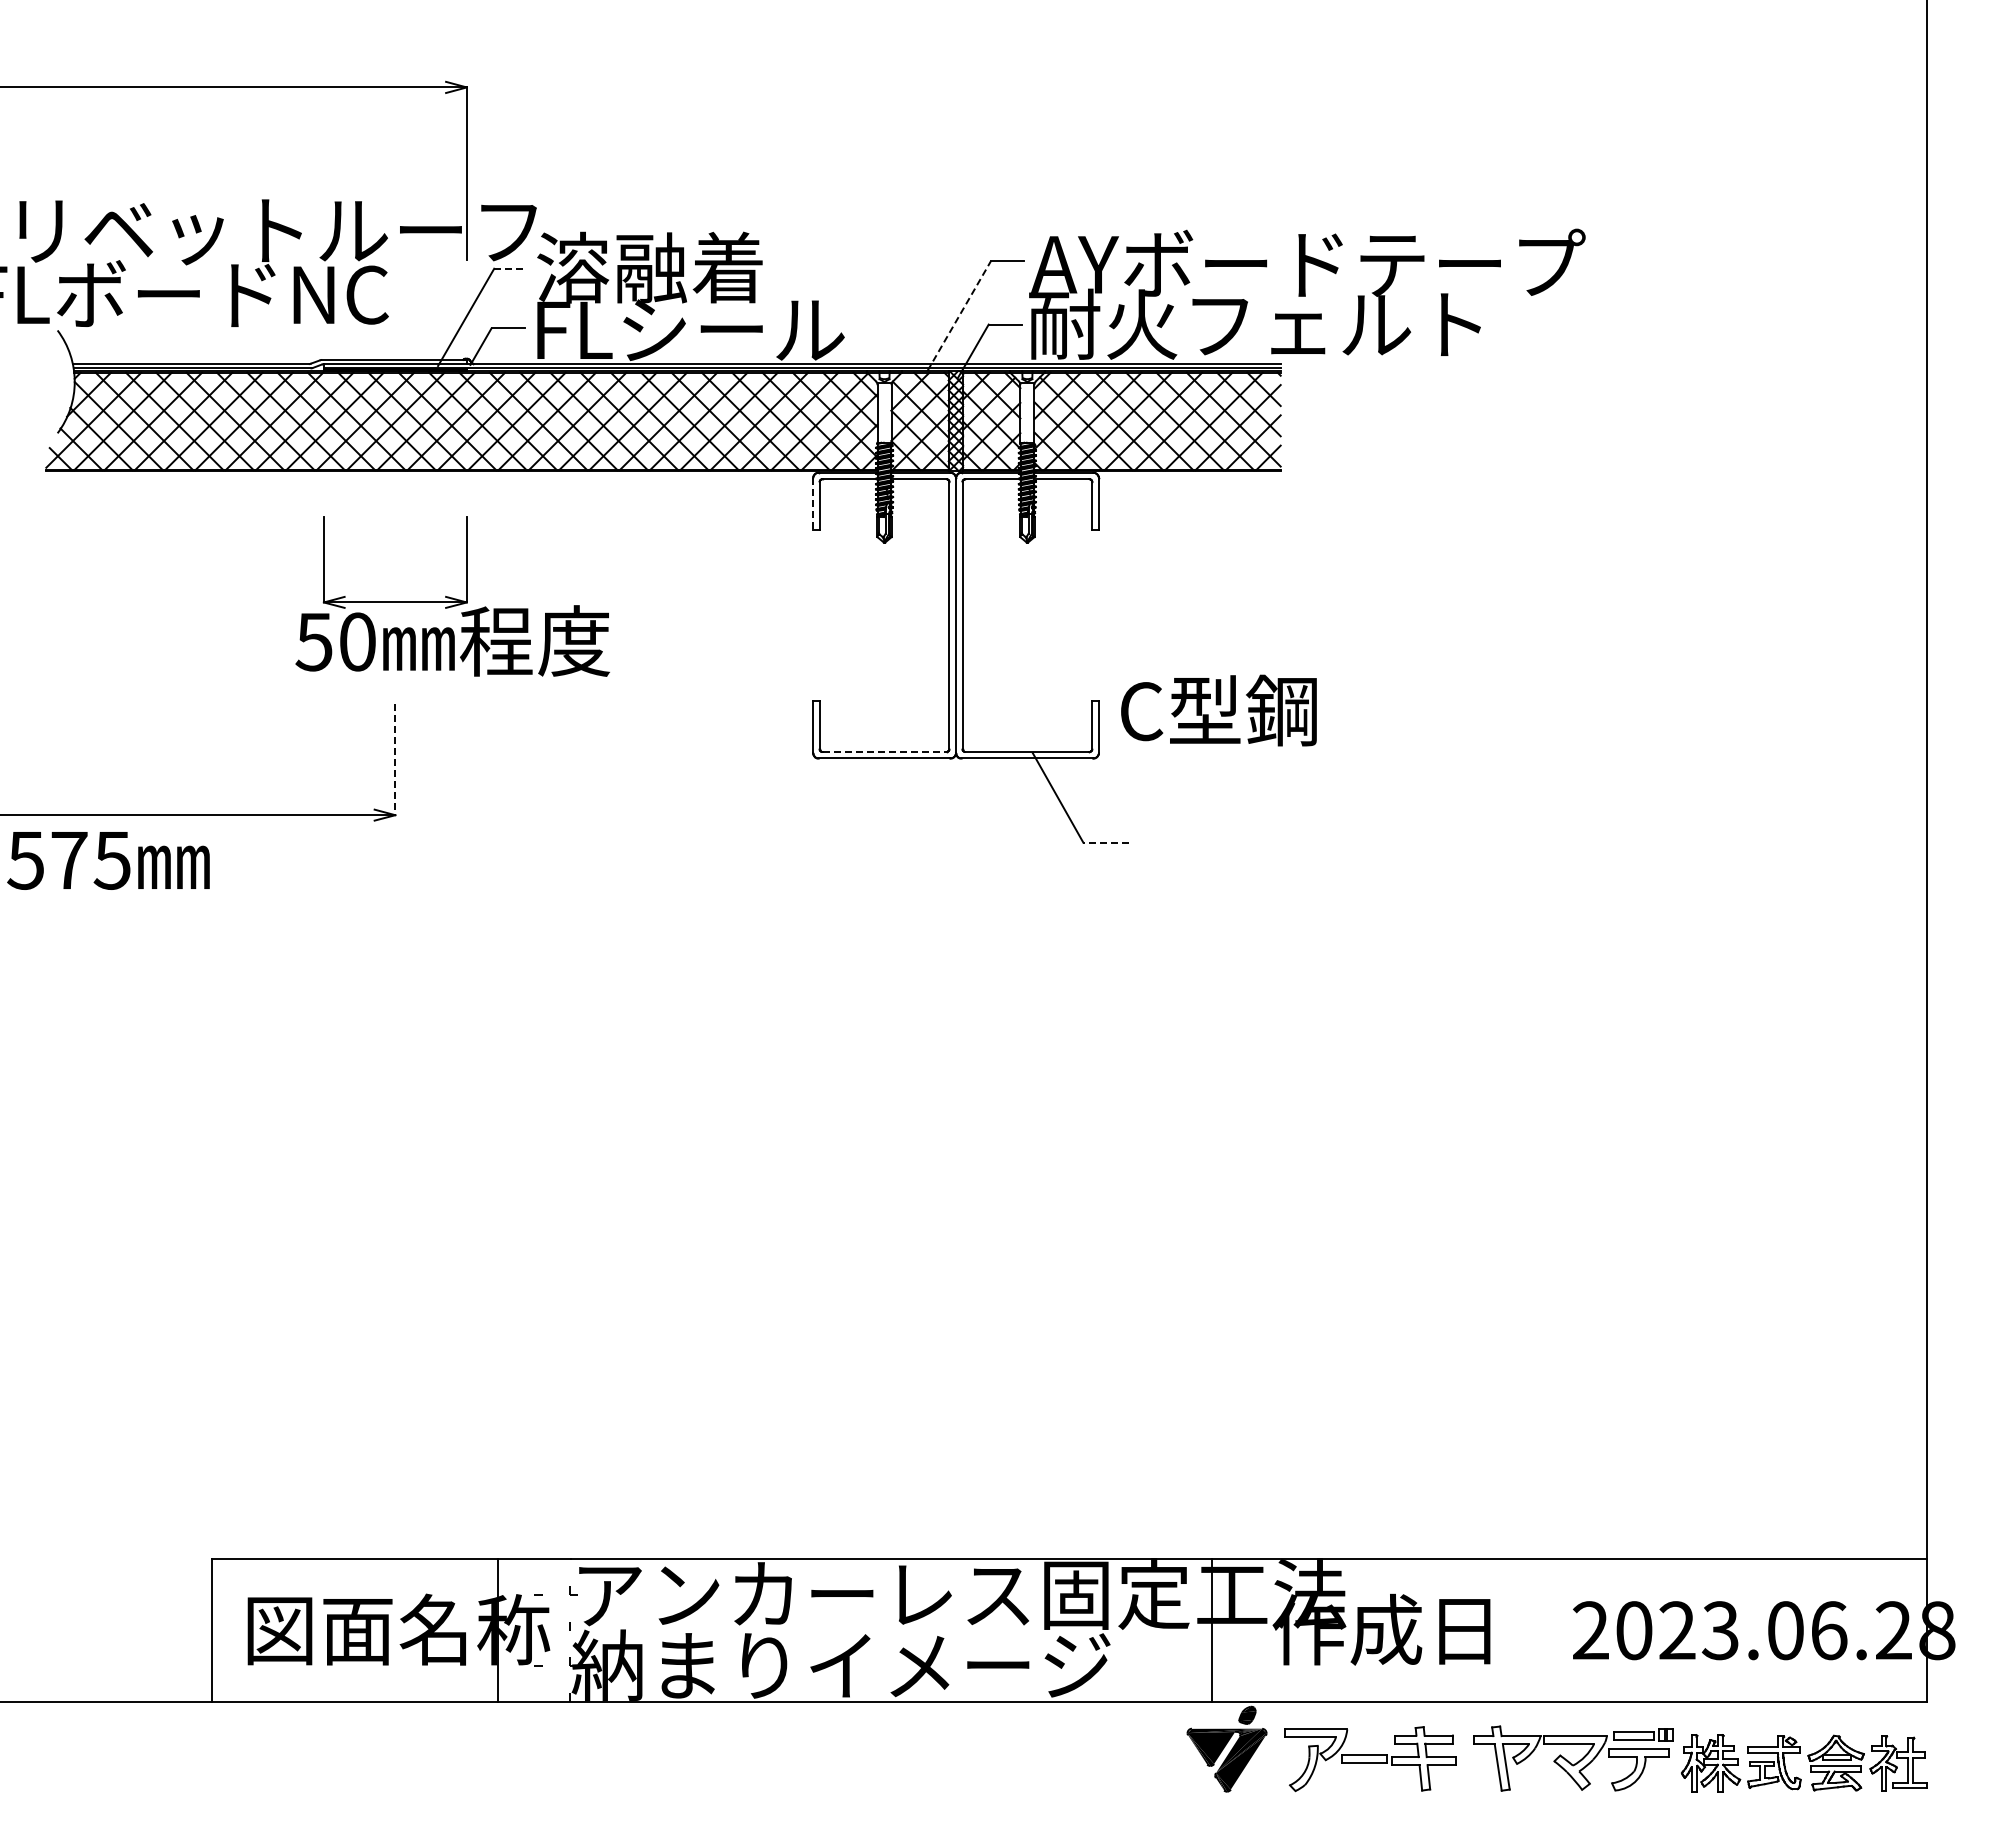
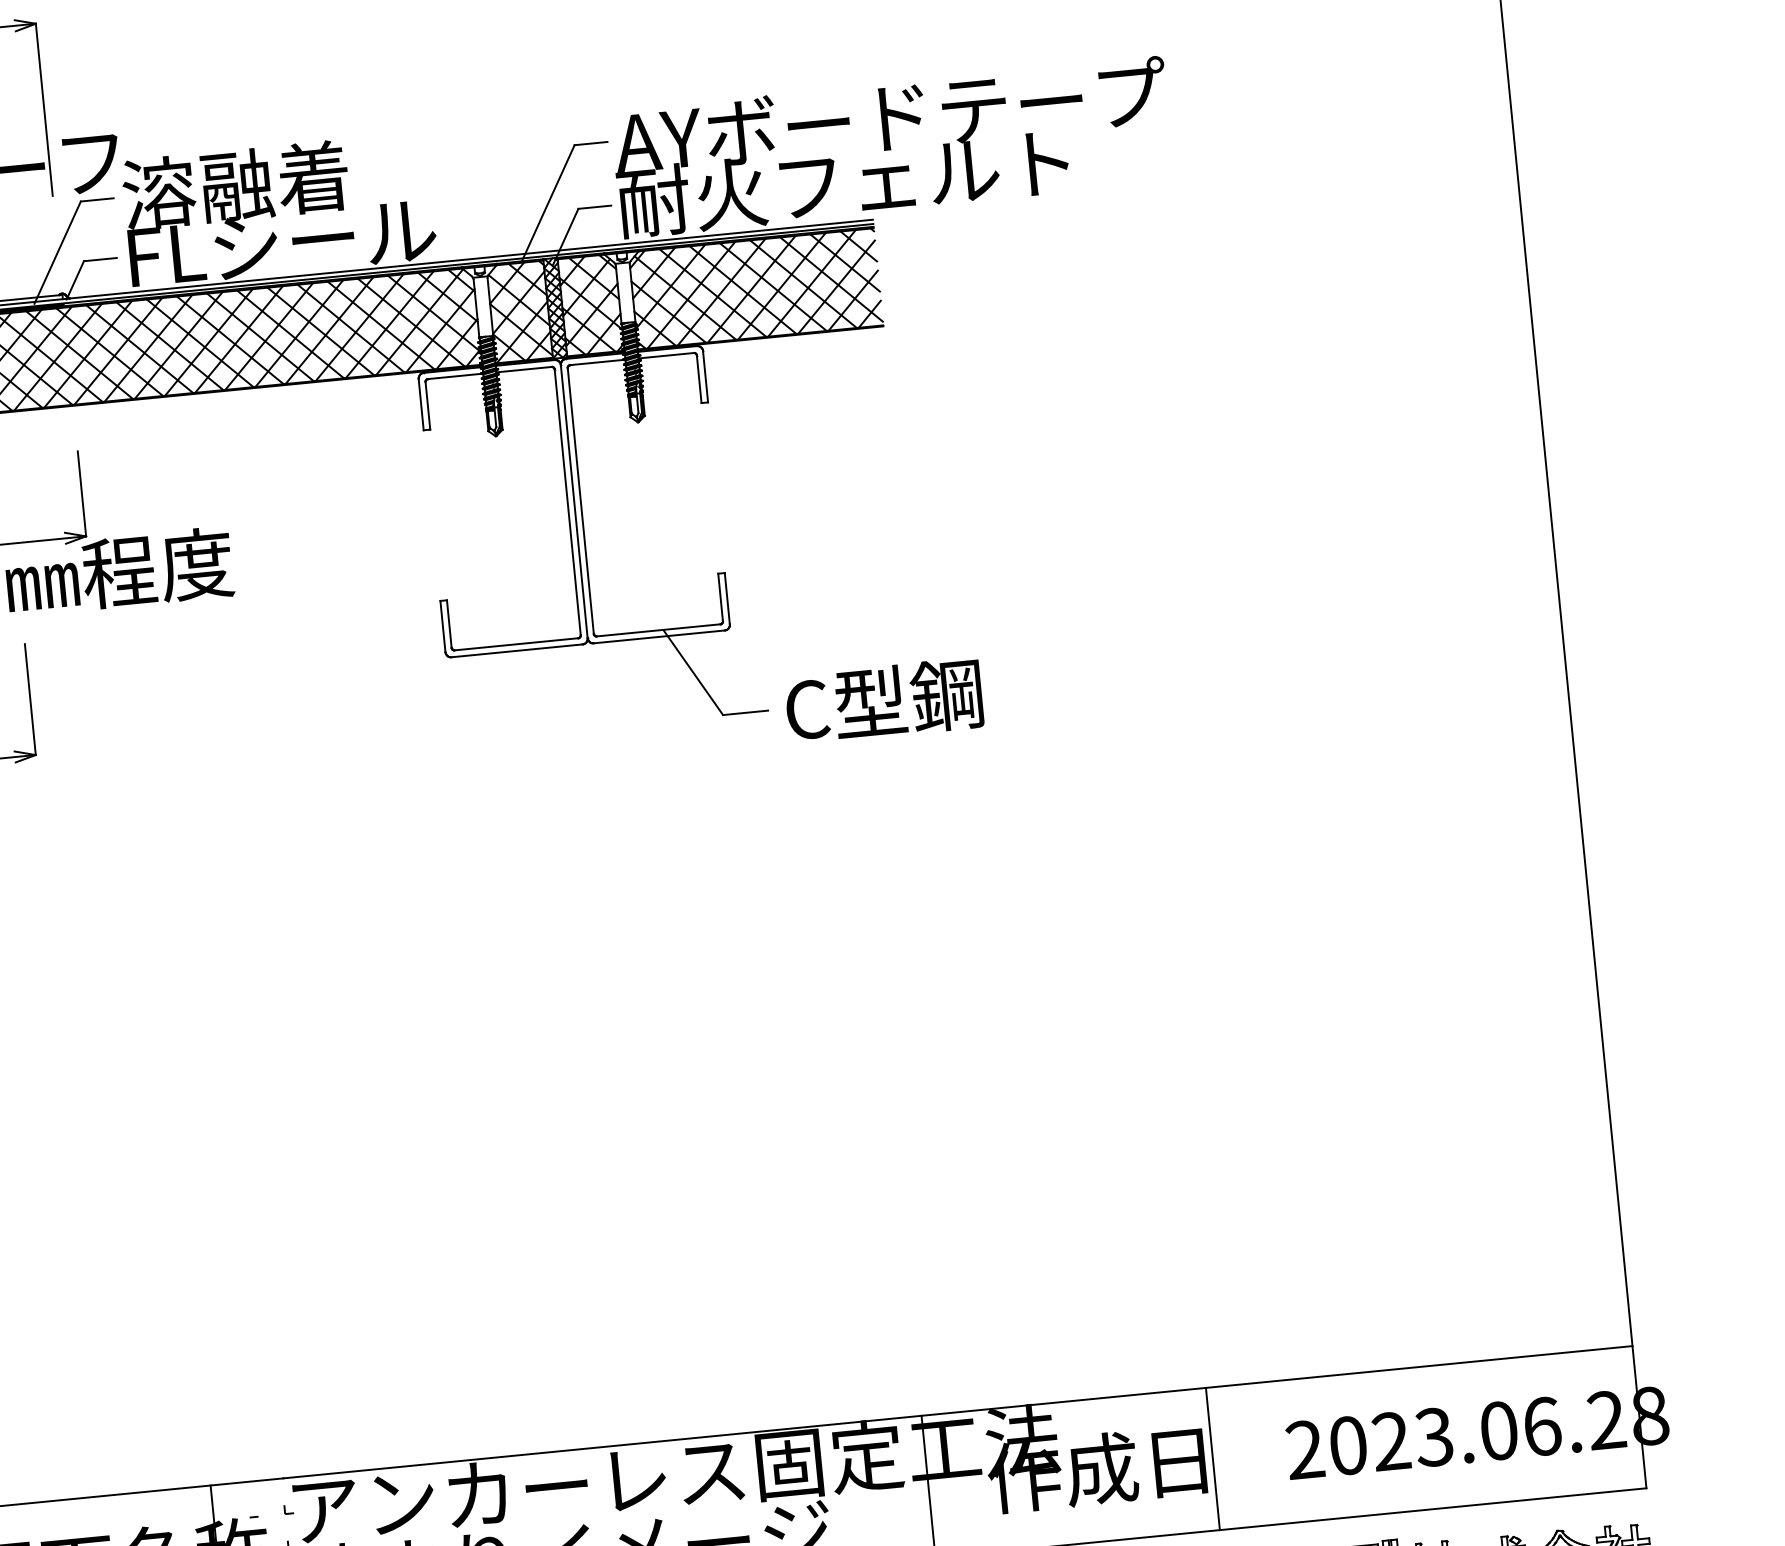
line: (510, 268) -> (97, 199), dashed -> solid
line: (959, 315) -> (548, 202), dashed -> solid
line: (813, 504) -> (421, 404), dashed -> solid
text: (1218, 710) -> (883, 701), moved
line: (885, 751) -> (517, 643), dashed -> solid
line: (395, 759) -> (30, 699), dashed -> solid
line: (1105, 842) -> (745, 712), dashed -> solid
line: (1498, 1630) -> (1213, 1458), added

